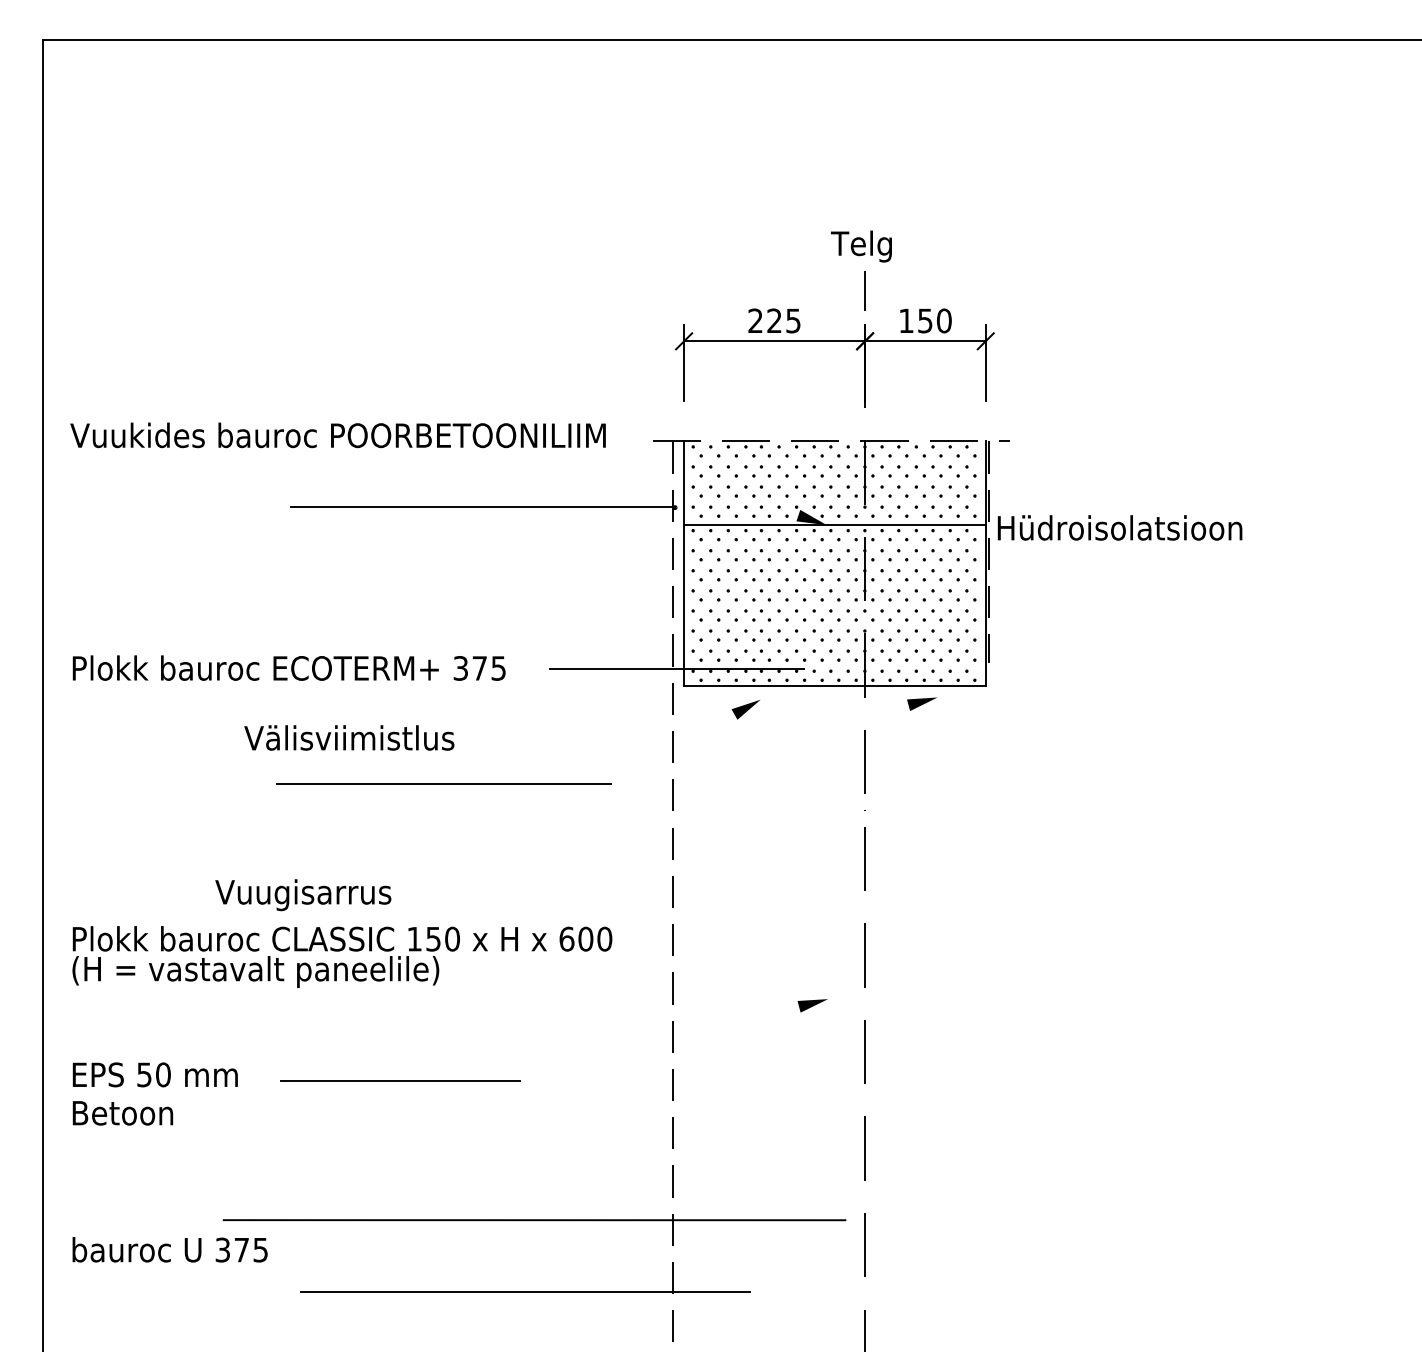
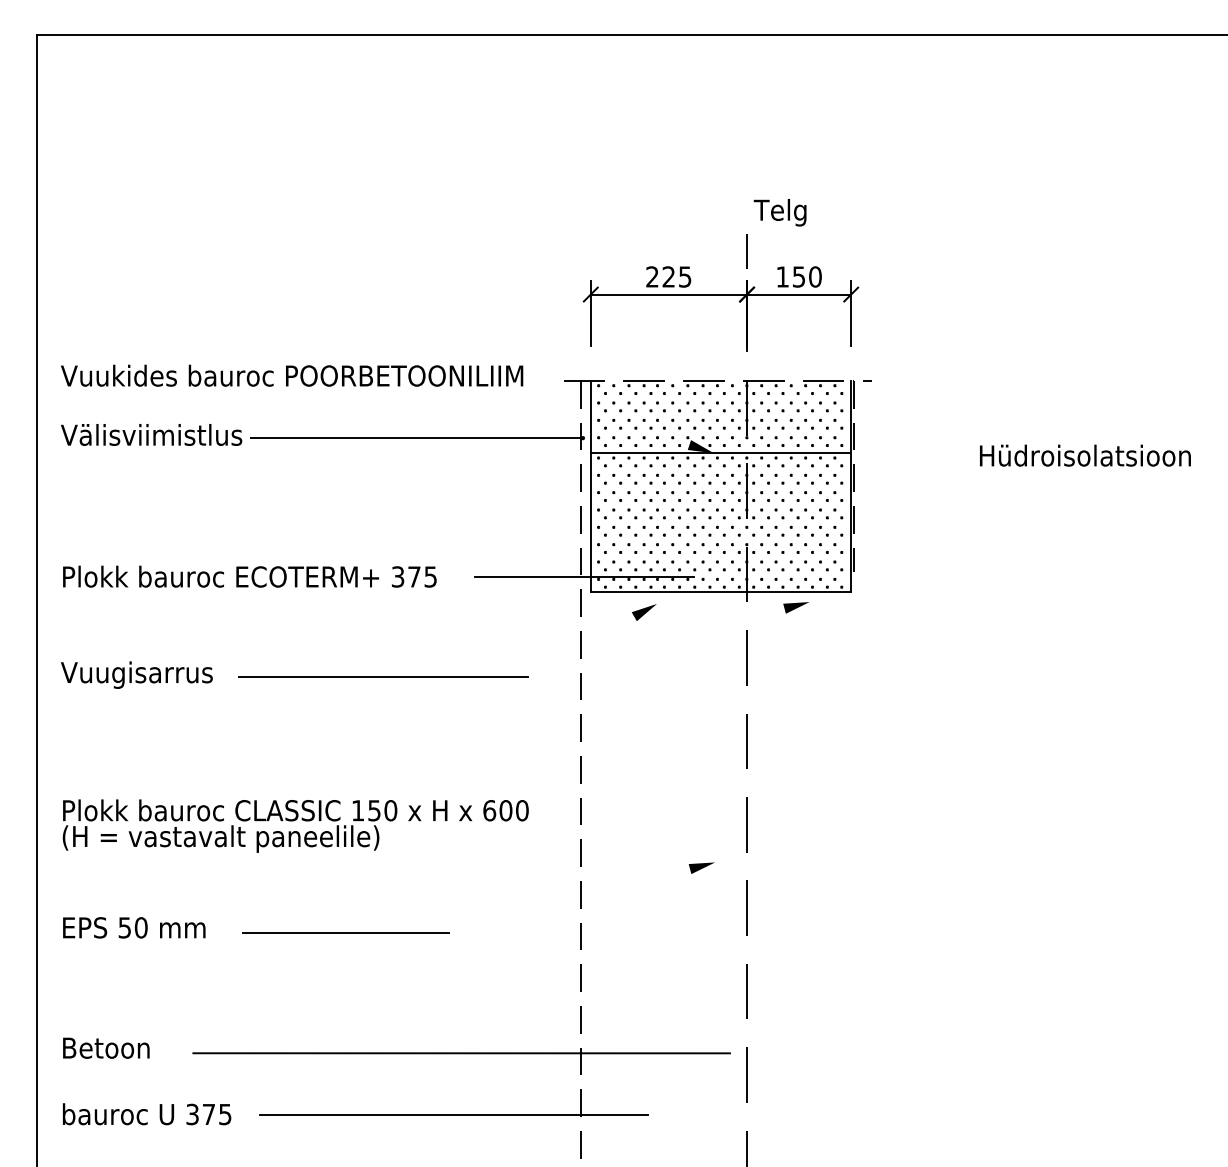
text: (861, 246) -> (780, 212), moved
text: (1119, 527) -> (1084, 455), moved
text: (349, 737) -> (151, 434), moved
text: (303, 895) -> (137, 675), moved
text: (122, 1113) -> (105, 1048), moved
text: (169, 1249) -> (146, 1113), moved

